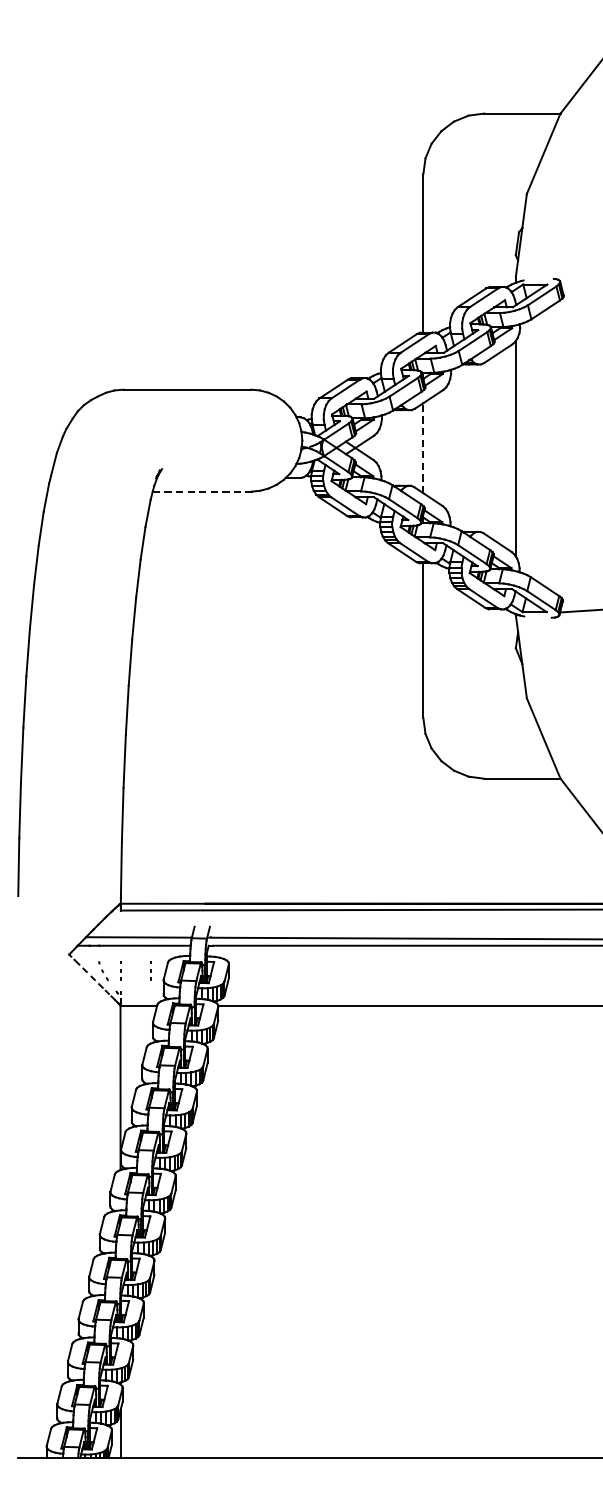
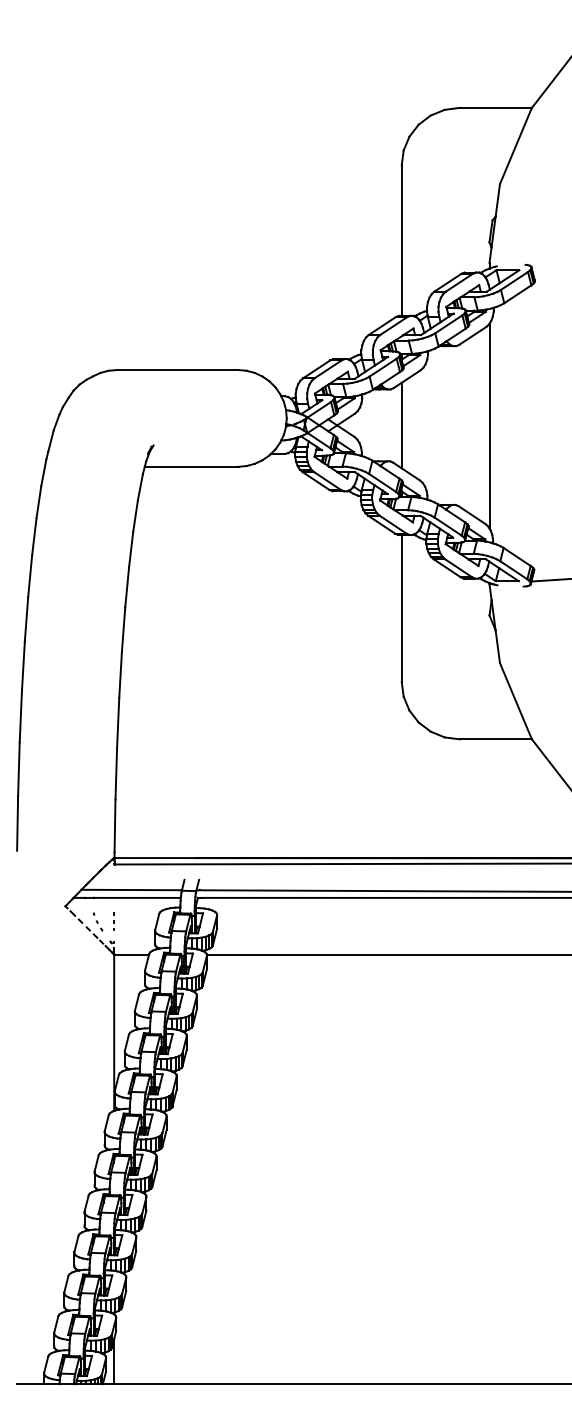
line: (423, 448) -> (401, 425), dashed -> solid
line: (201, 491) -> (191, 466), dashed -> solid
part: (150, 970) -> (142, 921), removed

